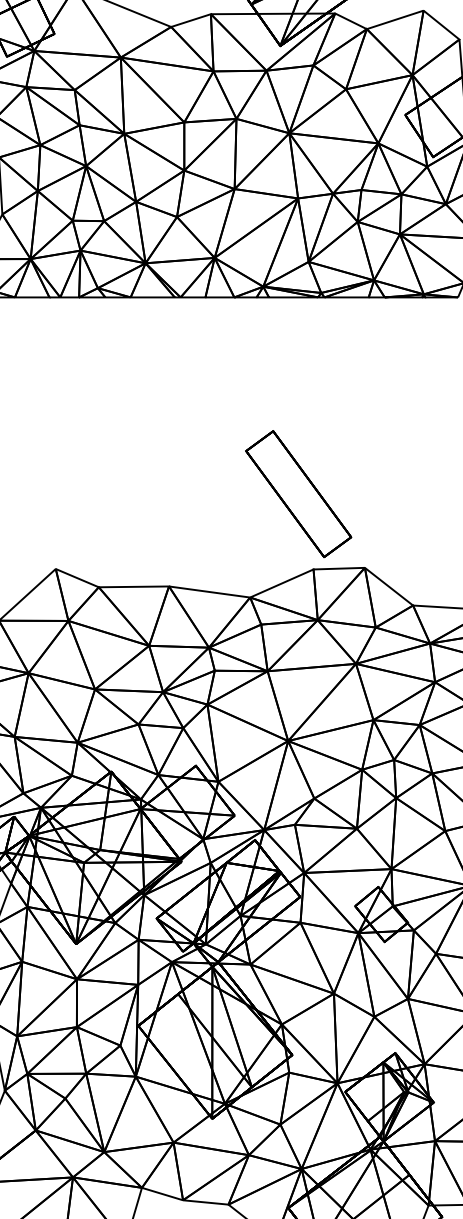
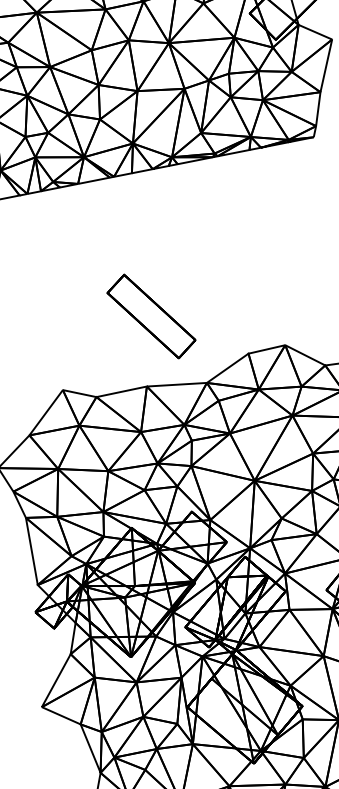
part: (298, 494) -> (151, 316), moved

